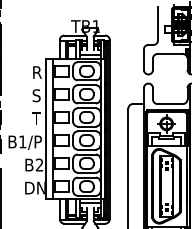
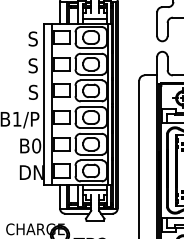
text: (36, 72) -> (33, 38), R -> S
text: (36, 118) -> (33, 92), T -> S
text: (39, 164) -> (36, 145), B2 -> B0

